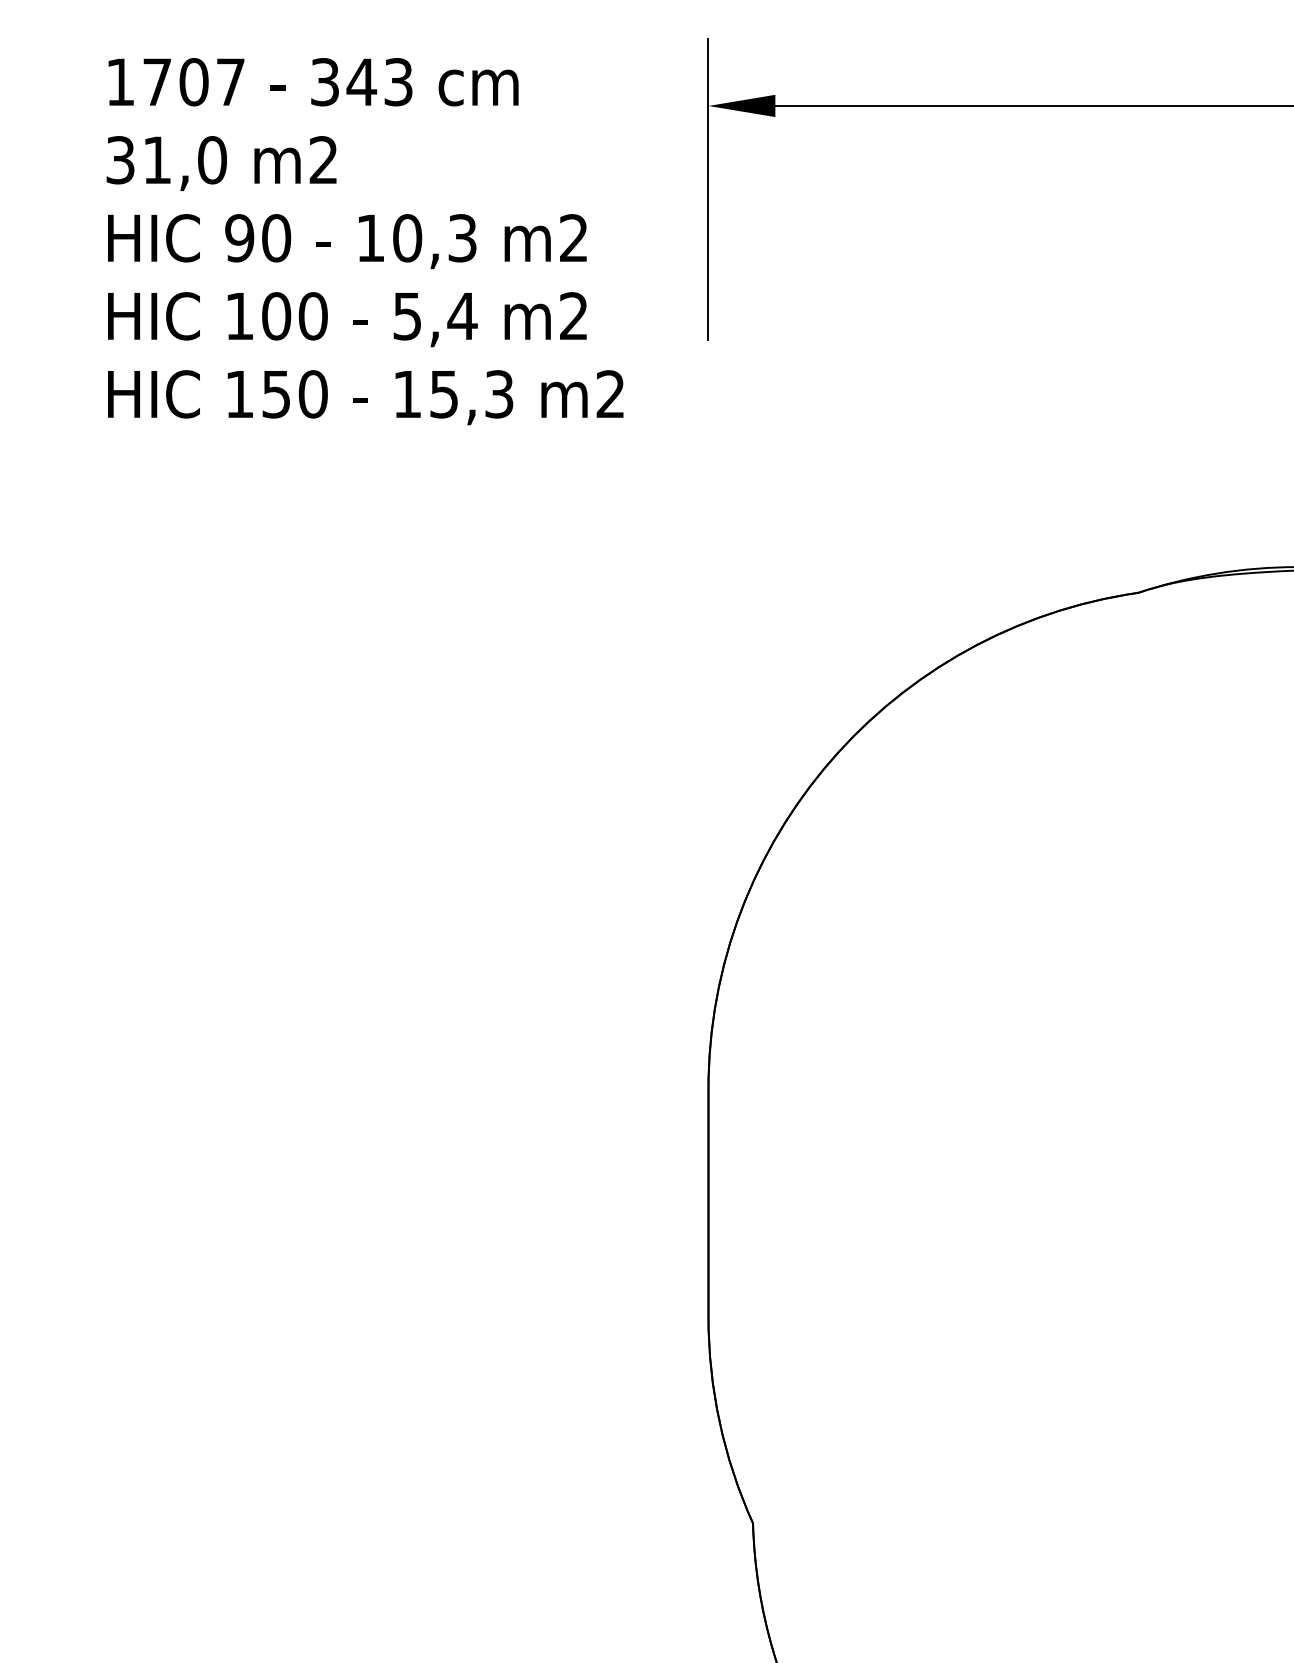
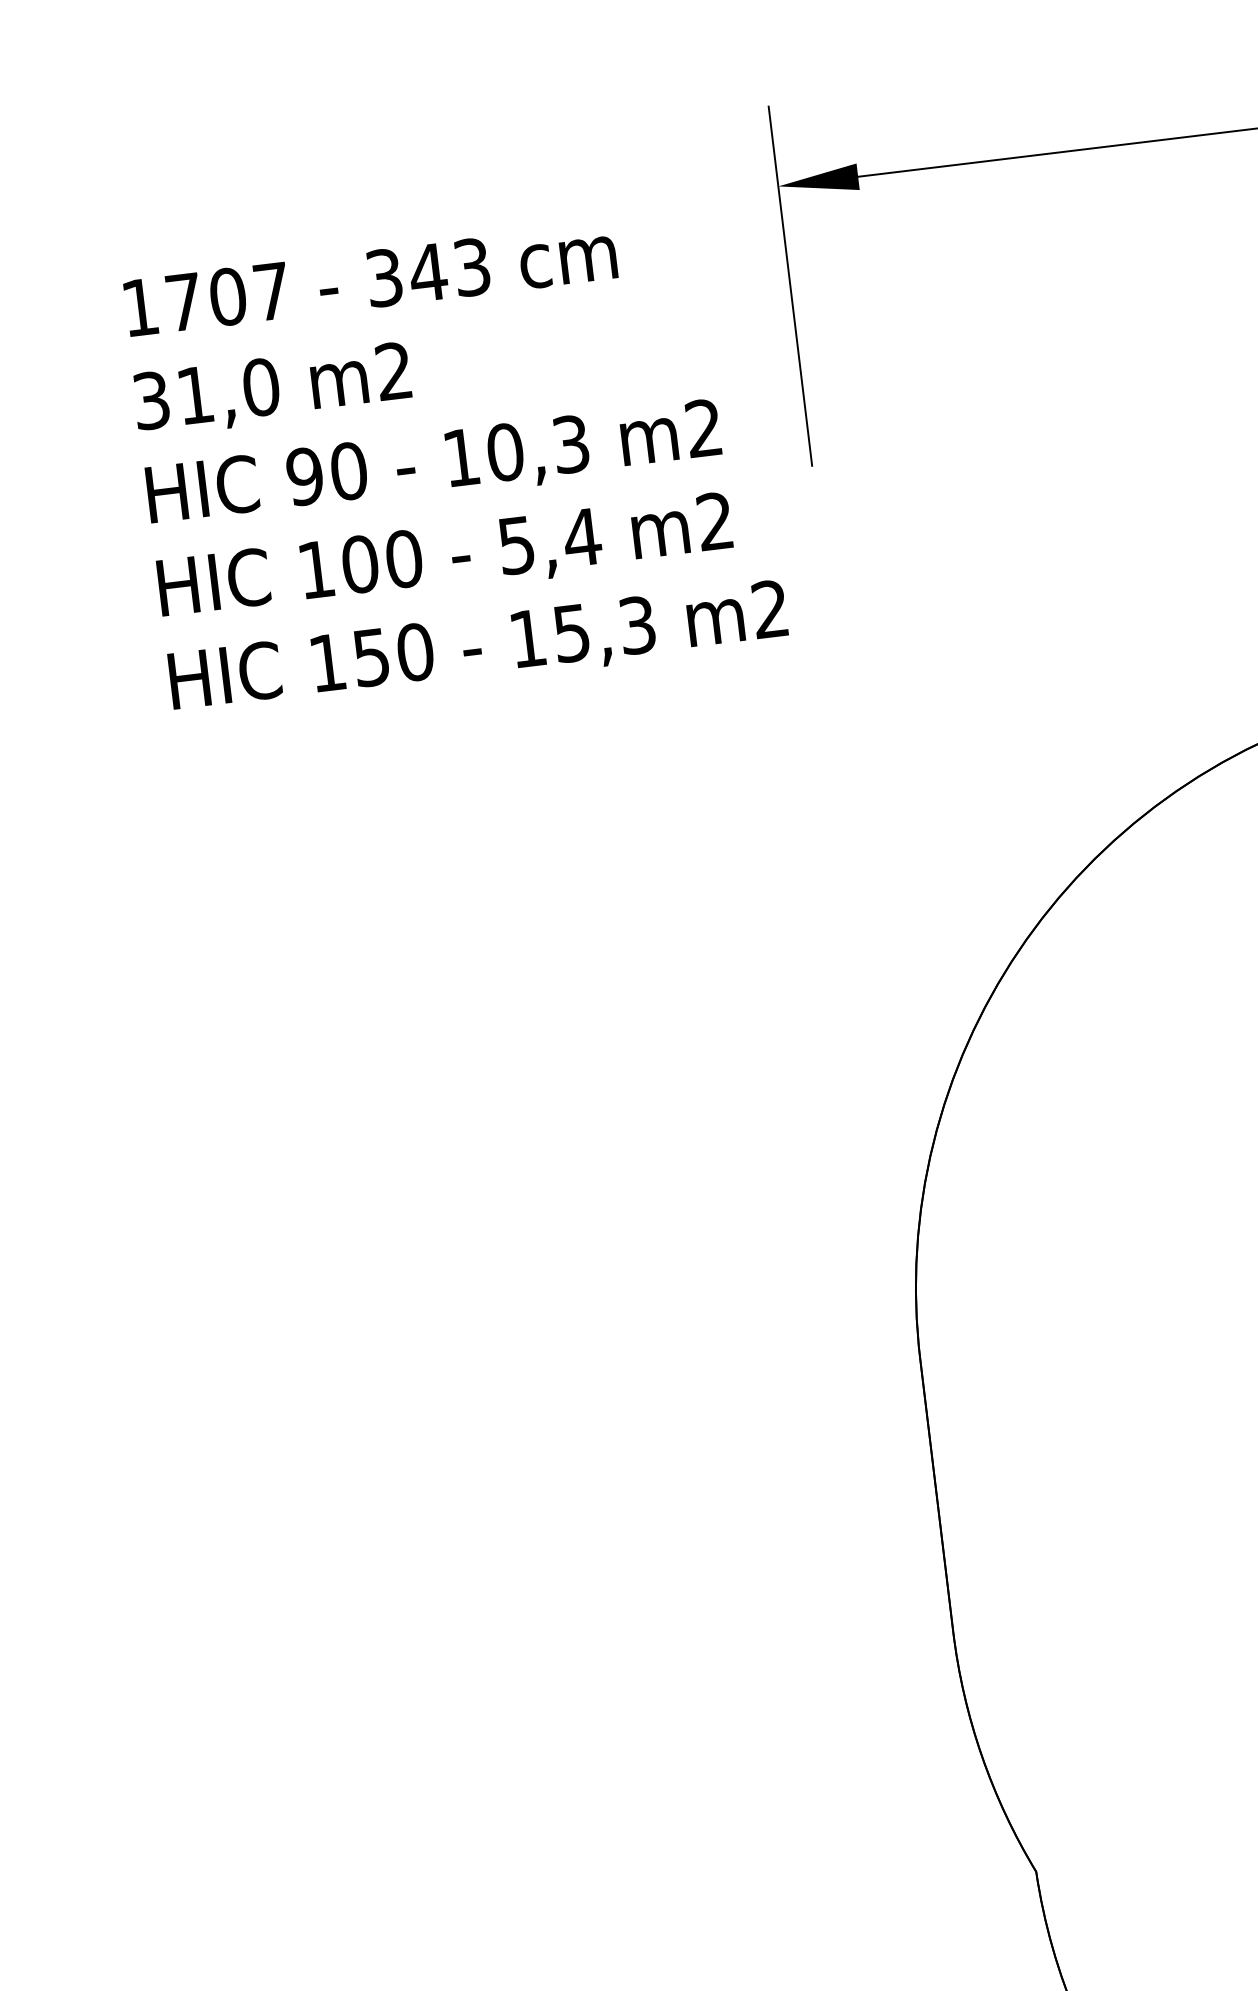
text: (364, 241) -> (454, 462), moved

